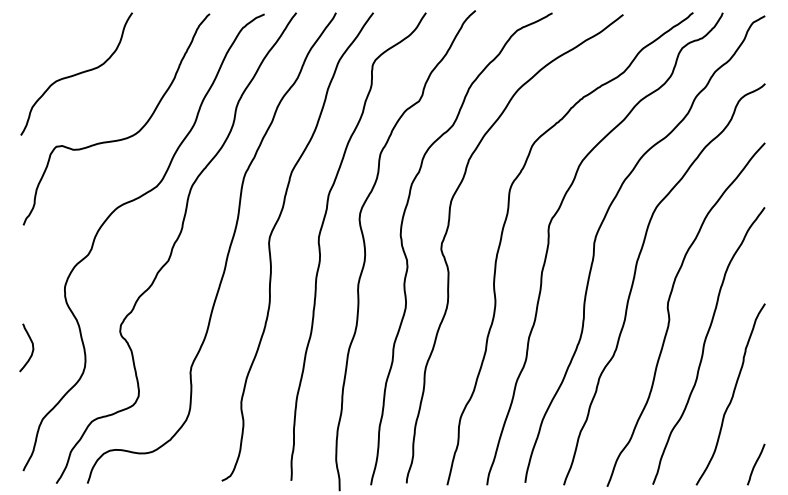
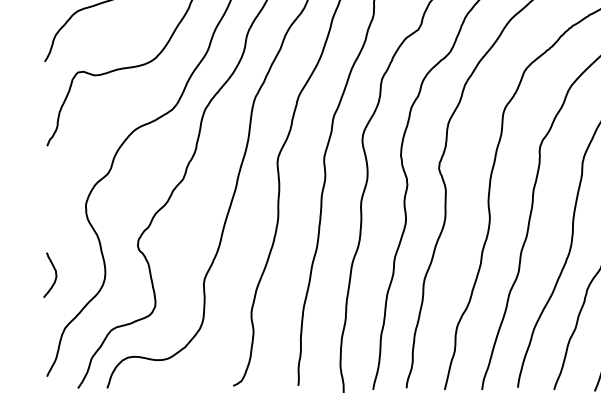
curve: (32, 347) -> (55, 274), moved

